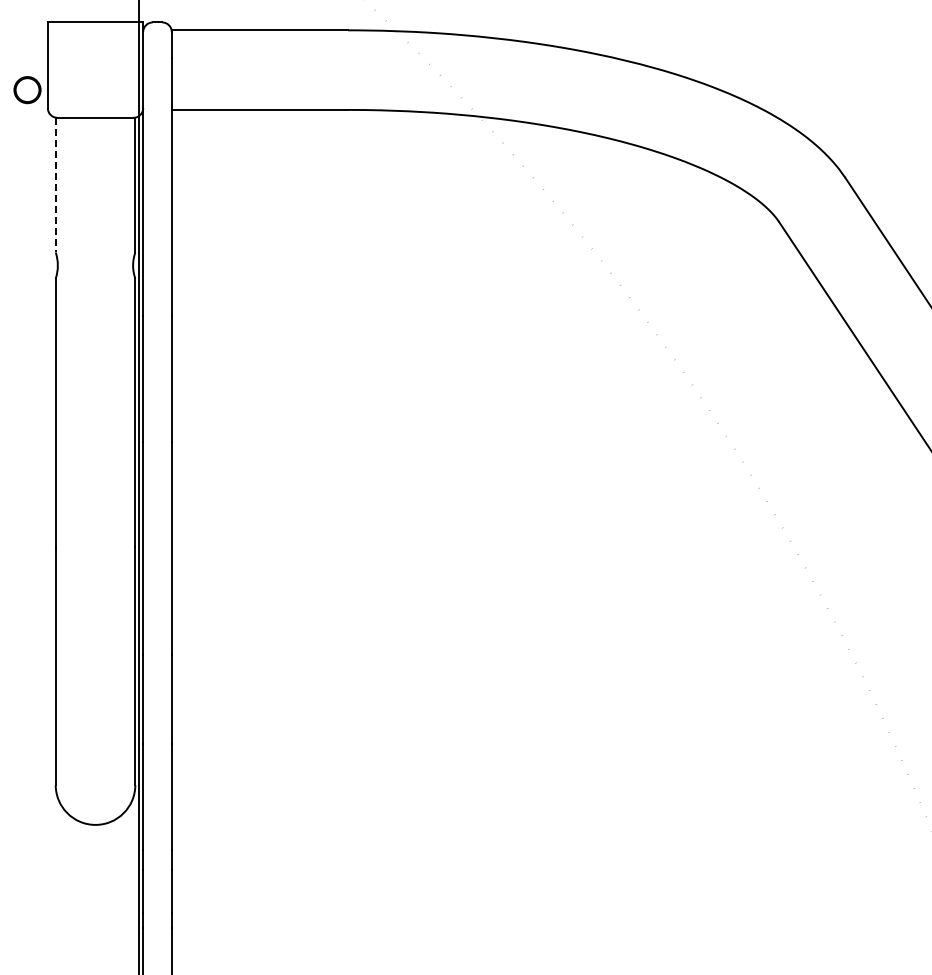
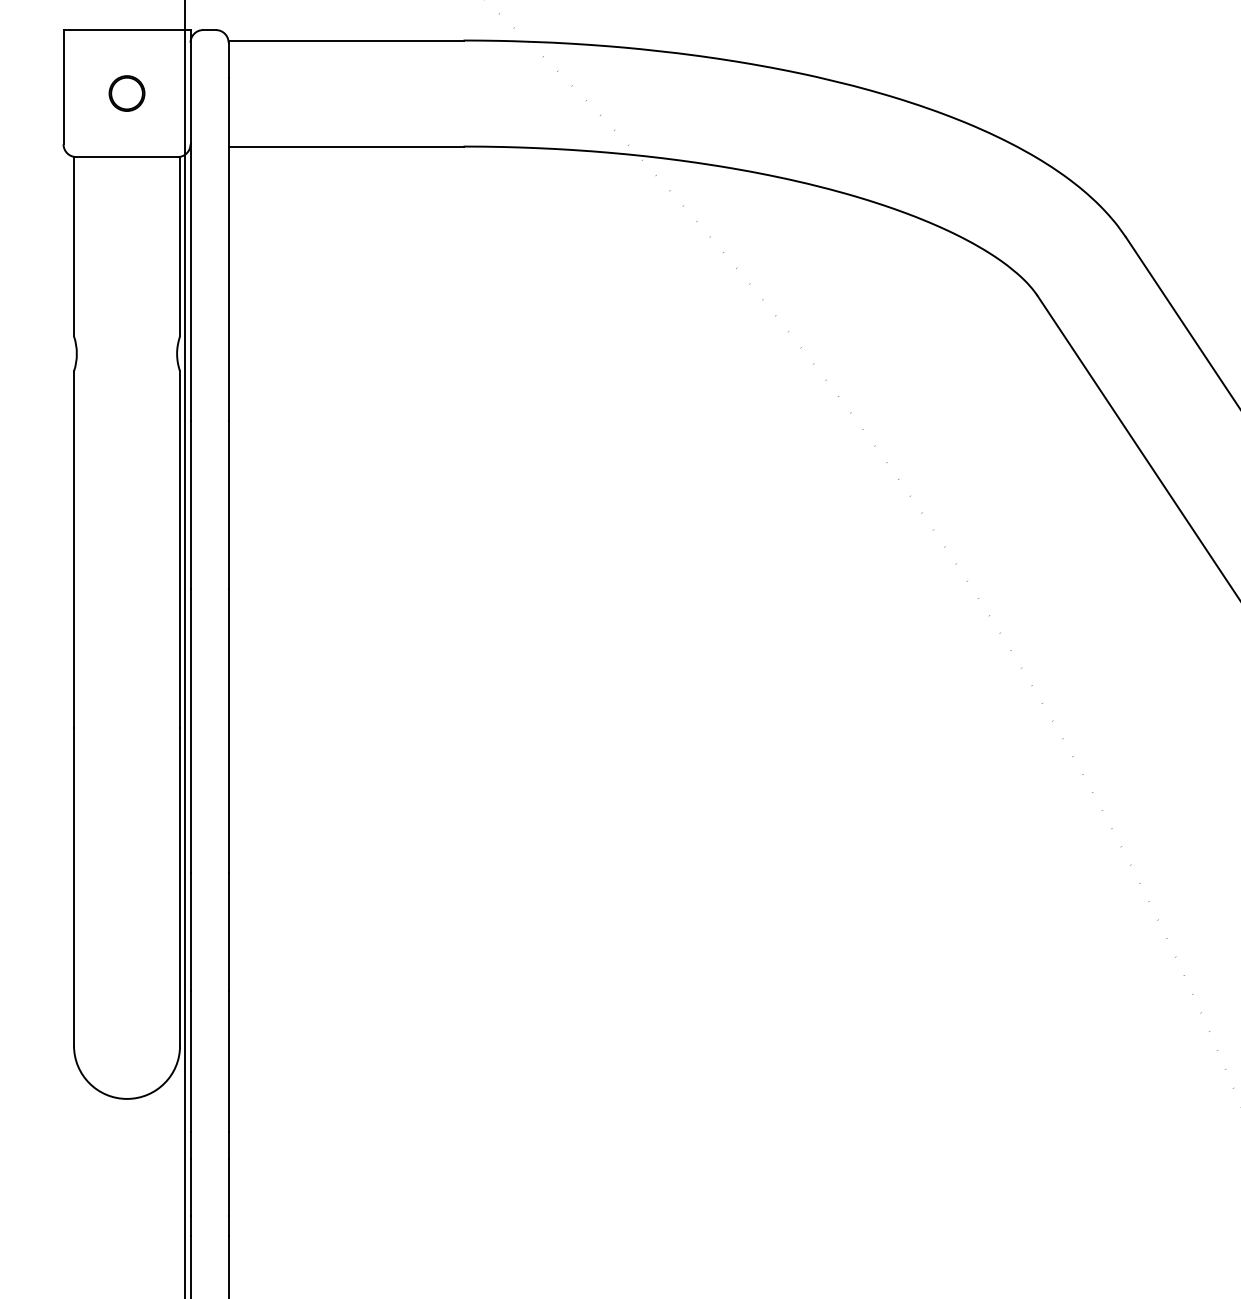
part: (27, 90) -> (126, 94), moved
line: (55, 185) -> (73, 247), dashed -> solid

